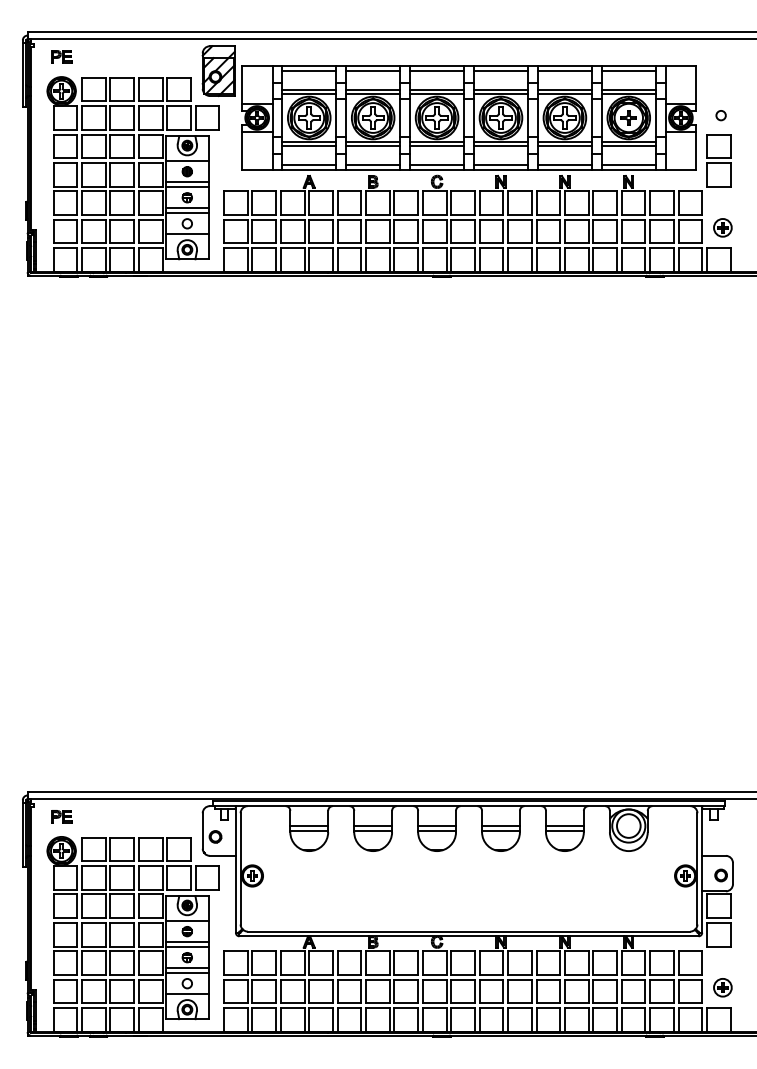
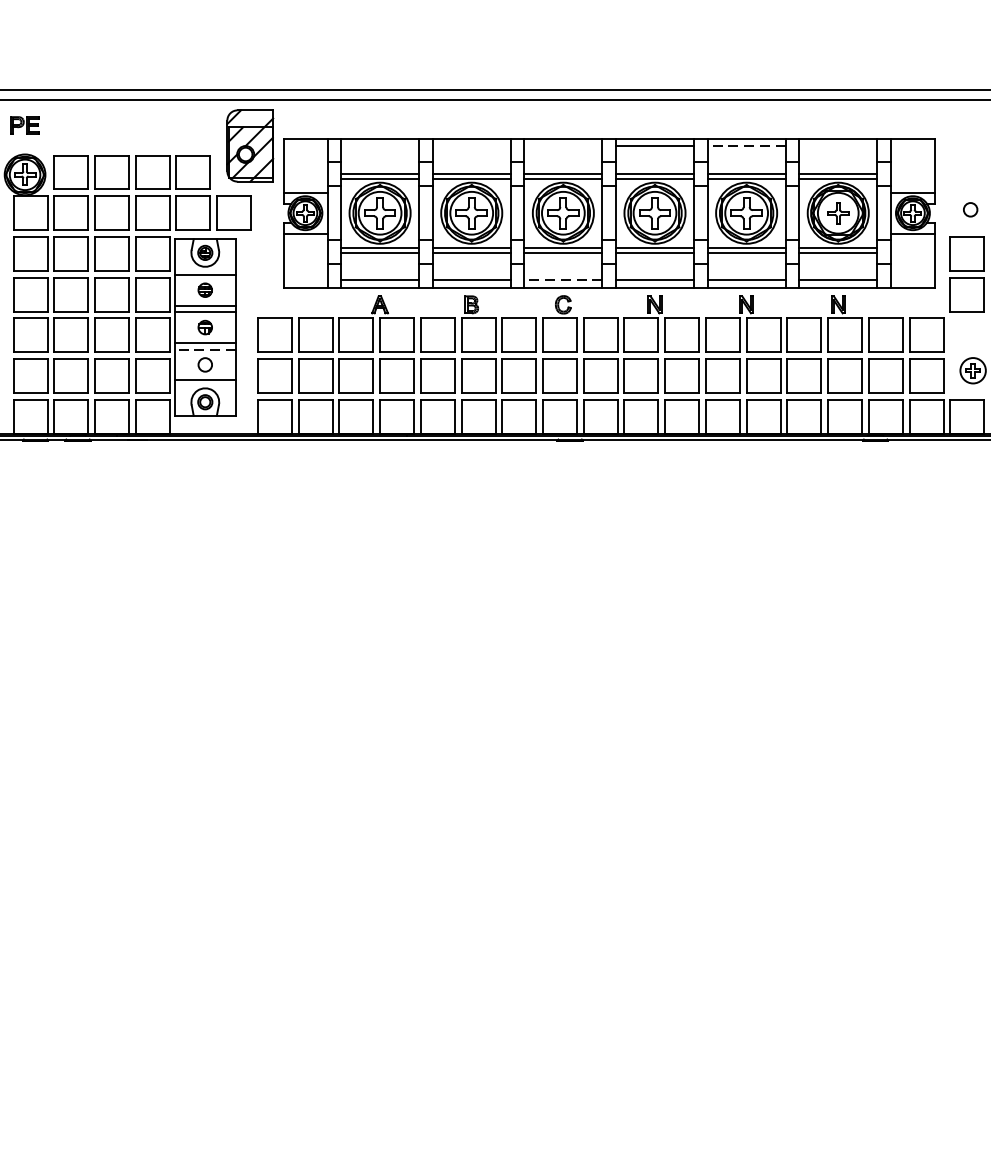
line: (309, 71) -> (380, 146), removed
line: (372, 71) -> (470, 146), removed
line: (436, 71) -> (562, 146), removed
line: (564, 71) -> (746, 146), solid -> dashed
line: (628, 71) -> (837, 146), removed
line: (436, 164) -> (562, 279), solid -> dashed
line: (186, 213) -> (204, 350), solid -> dashed

